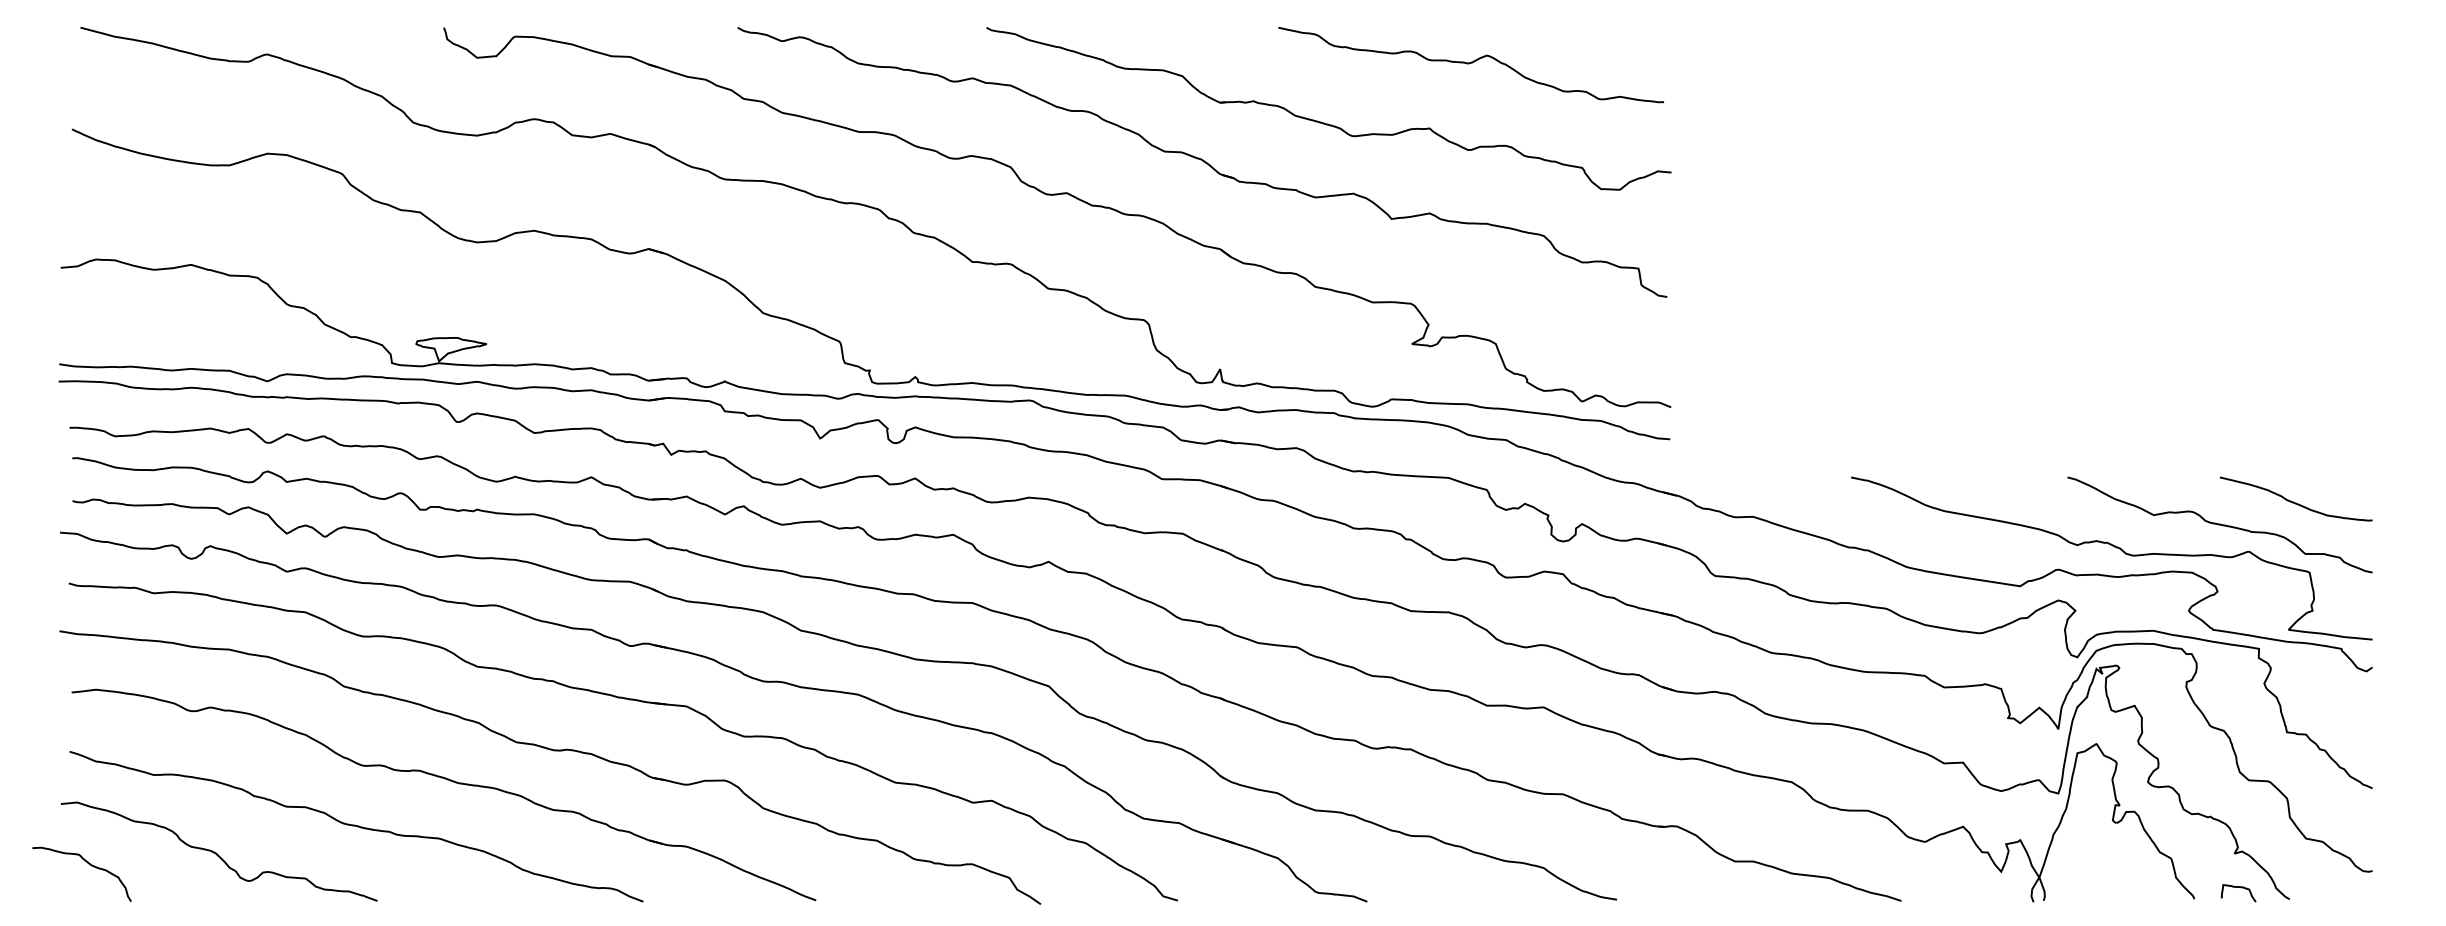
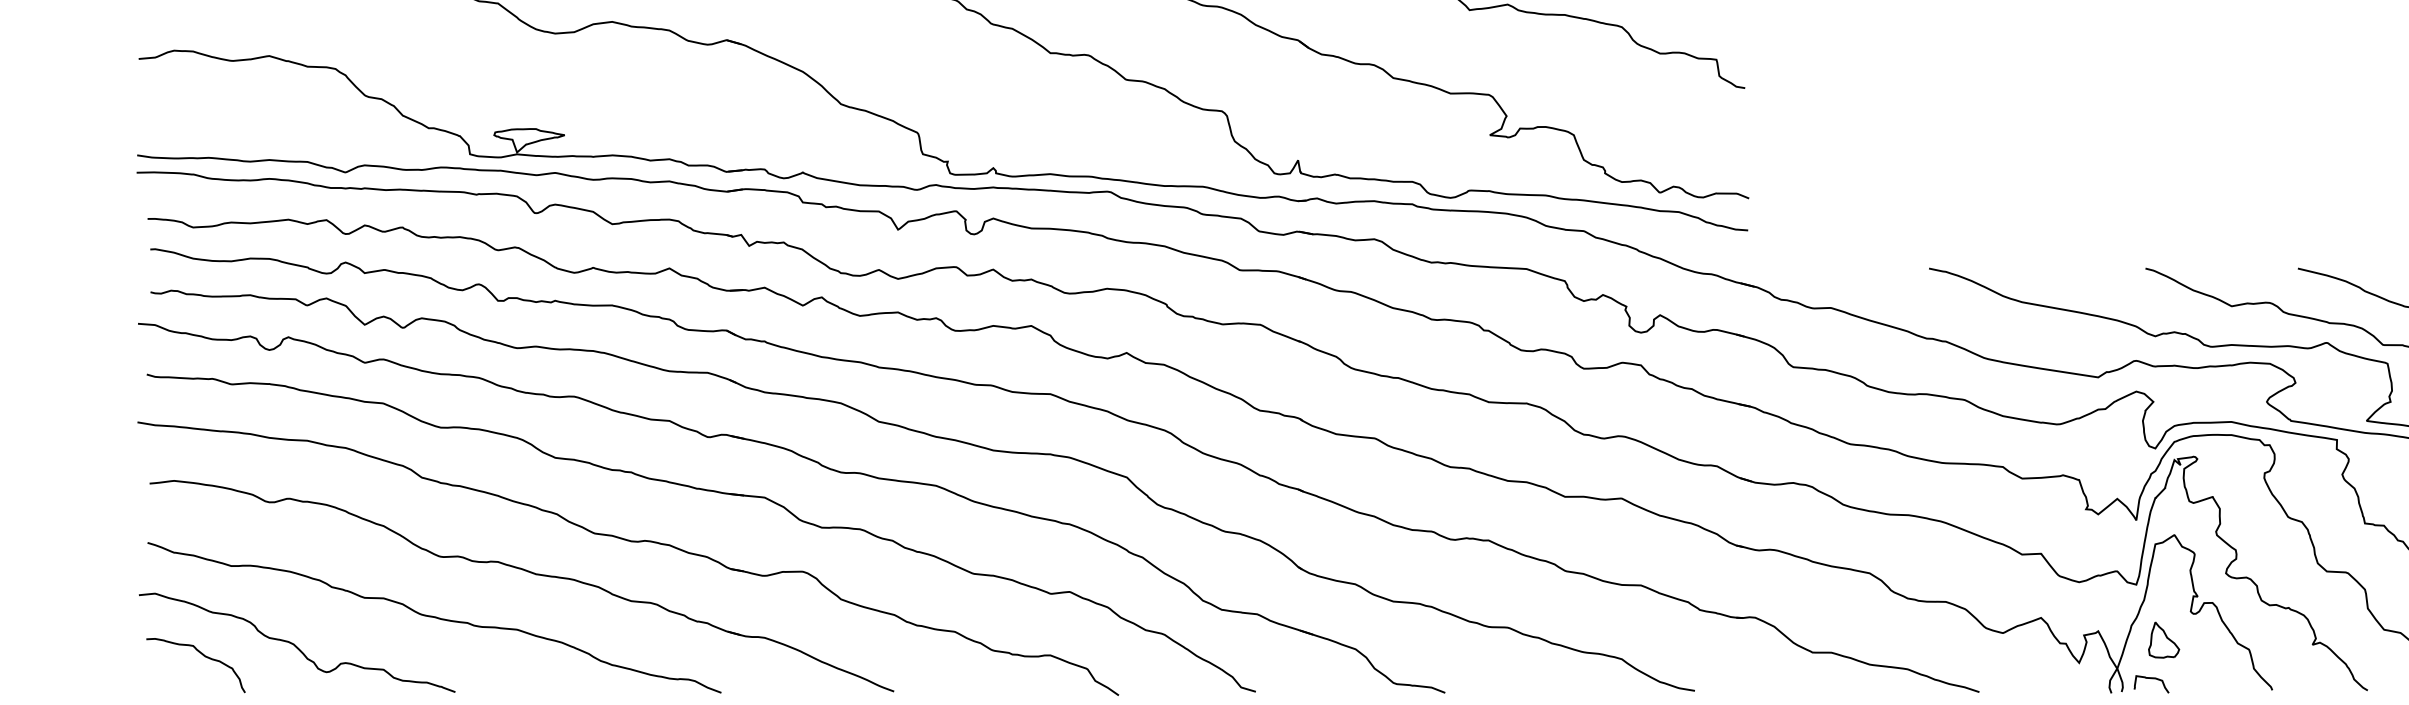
part: (2086, 848) -> (2164, 639), added
curve: (88, 864) -> (202, 655), moved
curve: (2241, 888) -> (2154, 679), moved

